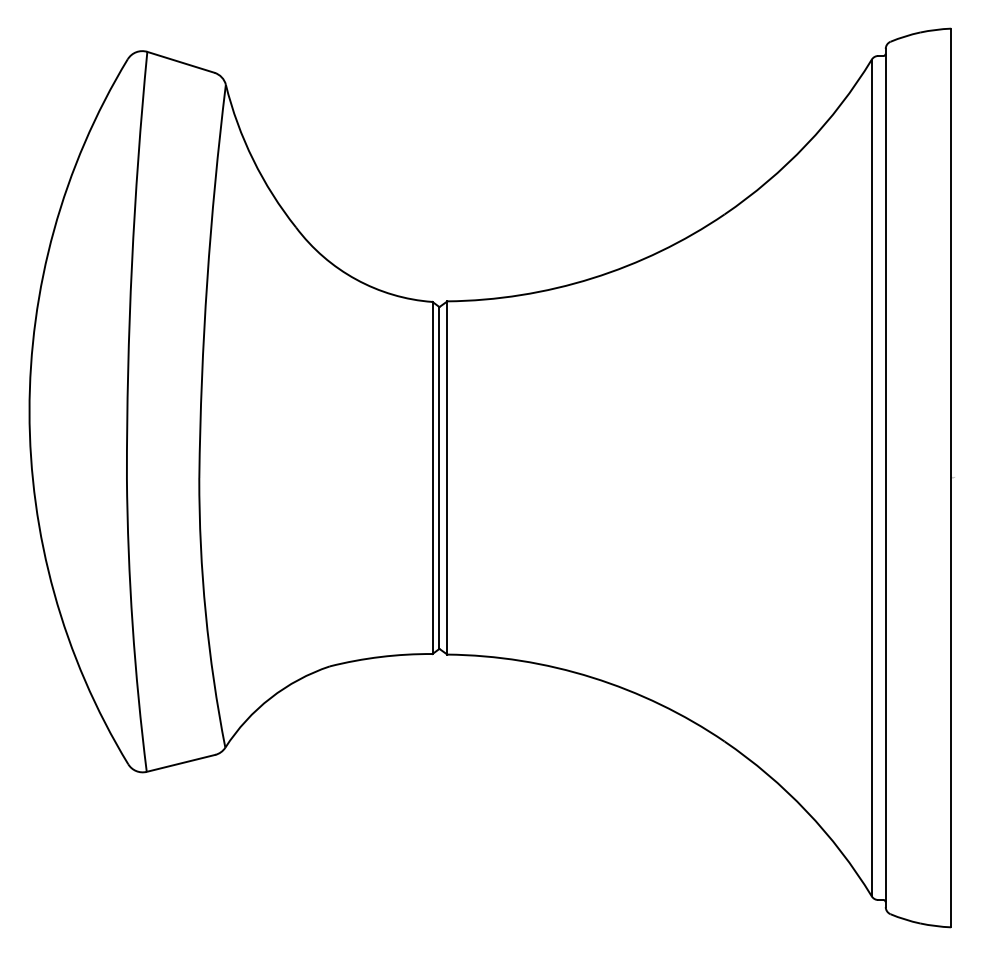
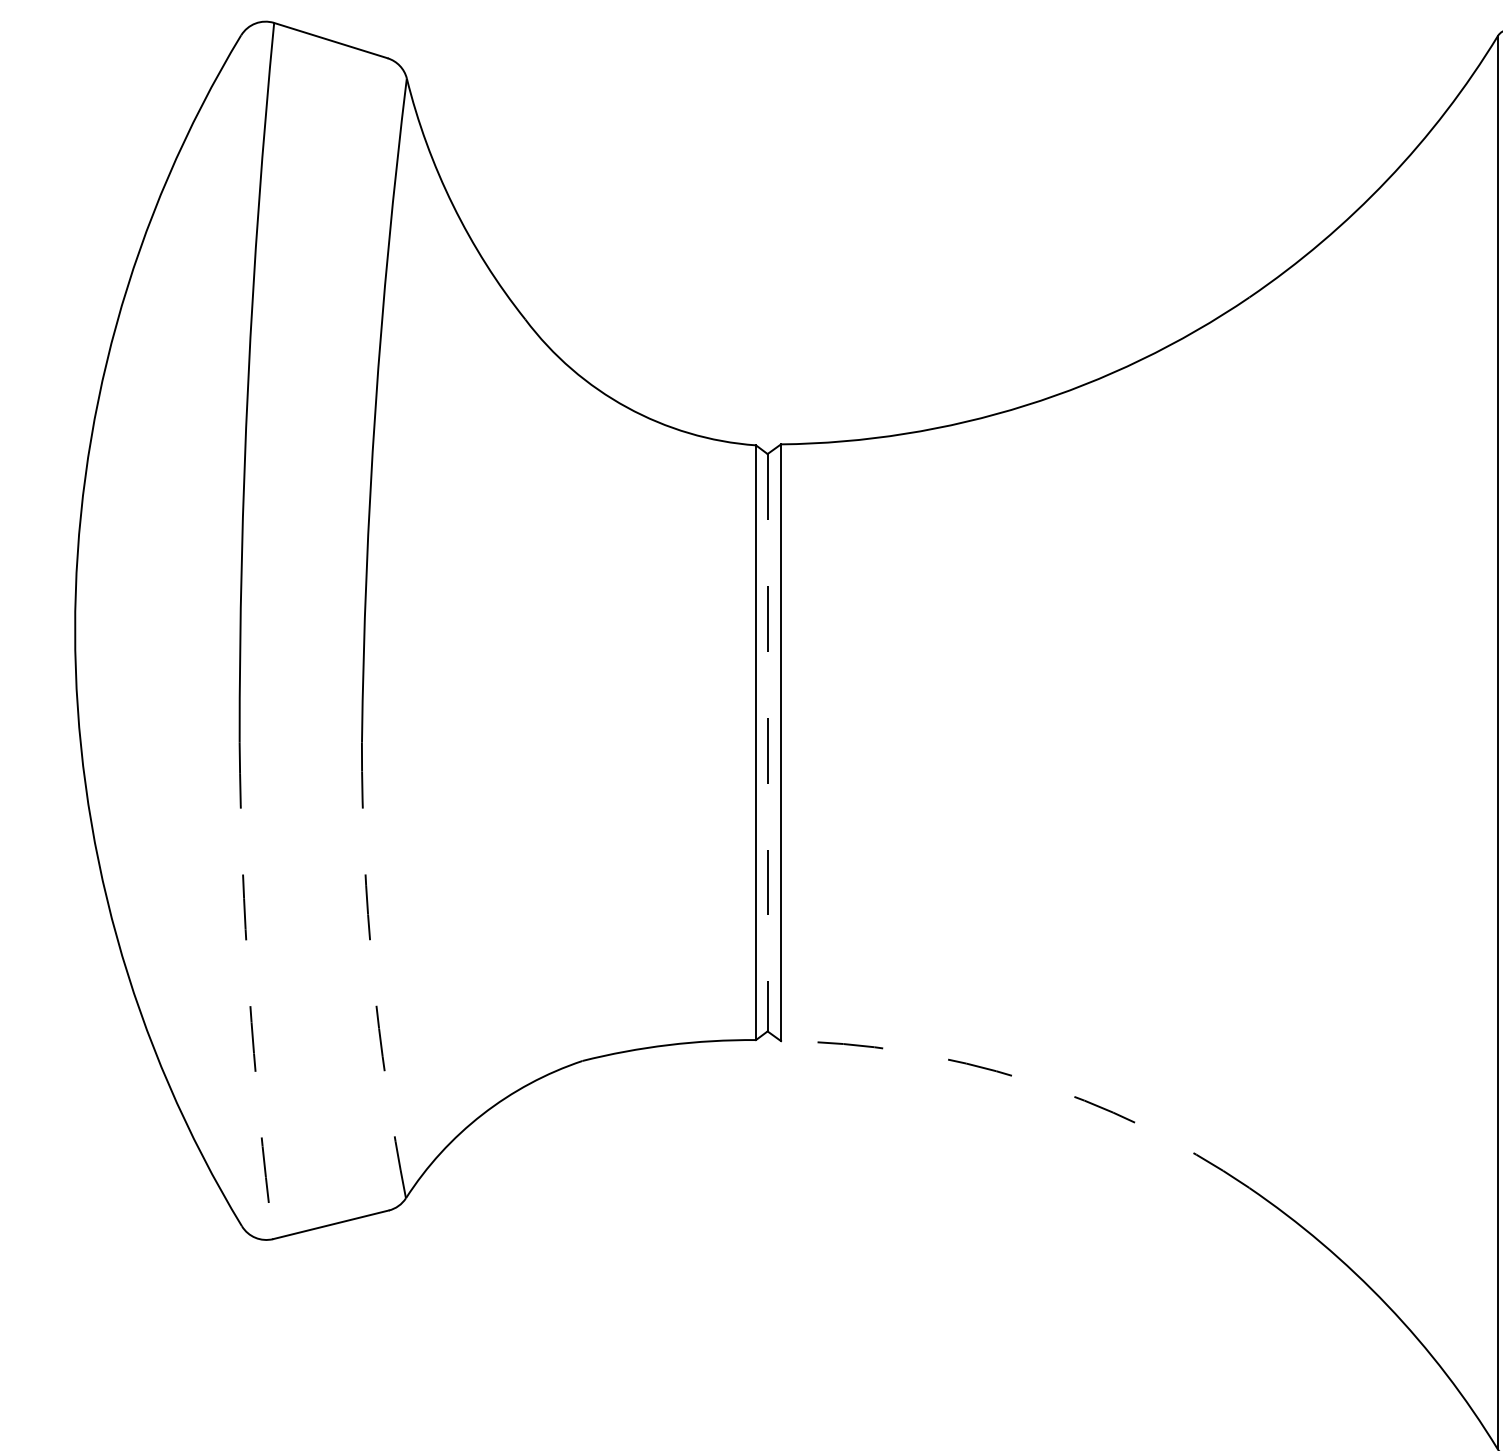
line: (439, 478) -> (767, 743), solid -> dashed
arc: (205, 613) -> (372, 971), solid -> dashed
arc: (132, 625) -> (249, 991), solid -> dashed
arc: (592, 677) -> (1026, 1079), solid -> dashed

